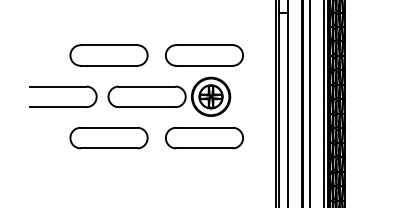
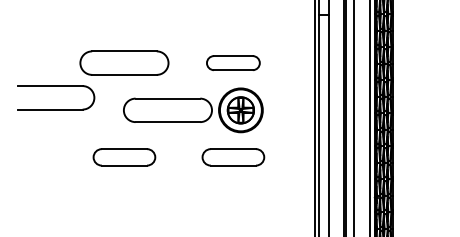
part: (204, 55) -> (233, 63), size x0.6
part: (63, 87) -> (56, 87), moved
part: (108, 137) -> (123, 156), size x0.7
part: (204, 137) -> (233, 156), size x0.7

